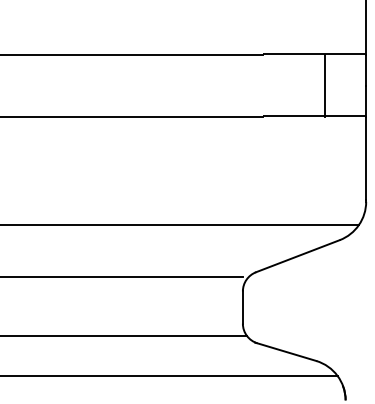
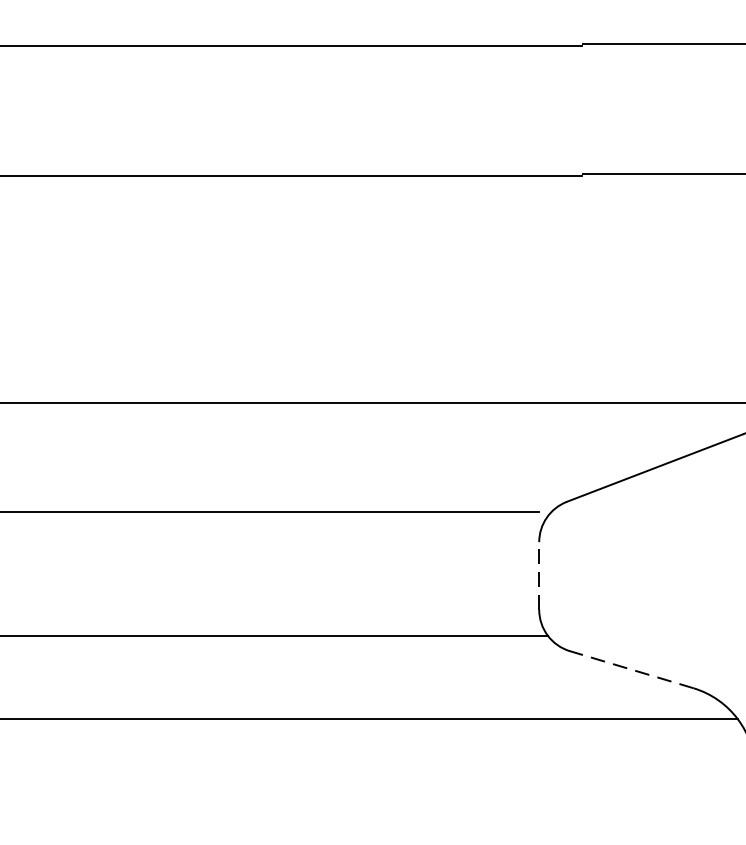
line: (325, 86) -> (712, 111), removed
line: (242, 307) -> (538, 575), solid -> dashed
line: (285, 351) -> (628, 668), solid -> dashed

